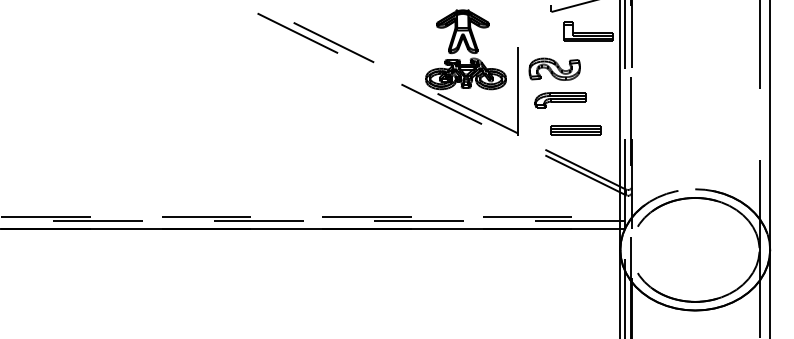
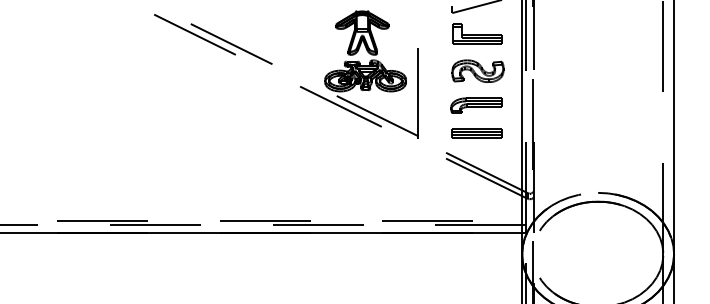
part: (588, 31) -> (477, 33), moved
part: (554, 68) -> (477, 70), moved
part: (560, 100) -> (476, 105), moved

